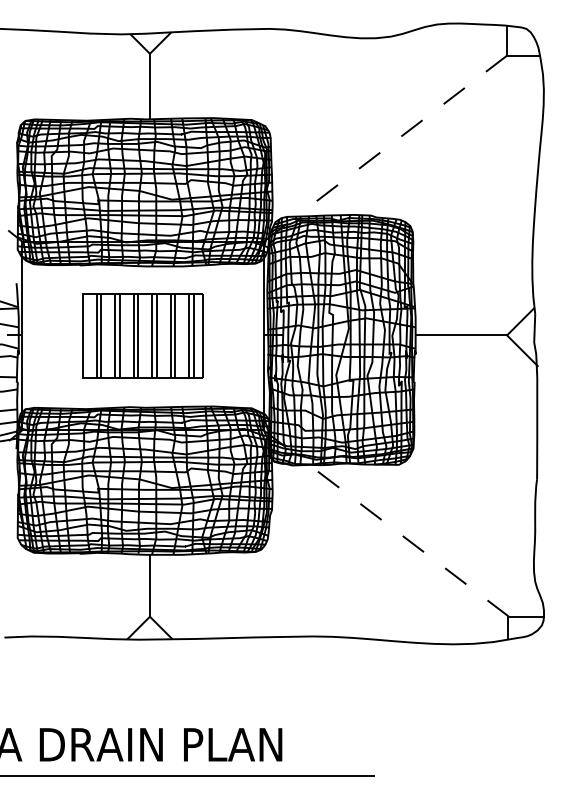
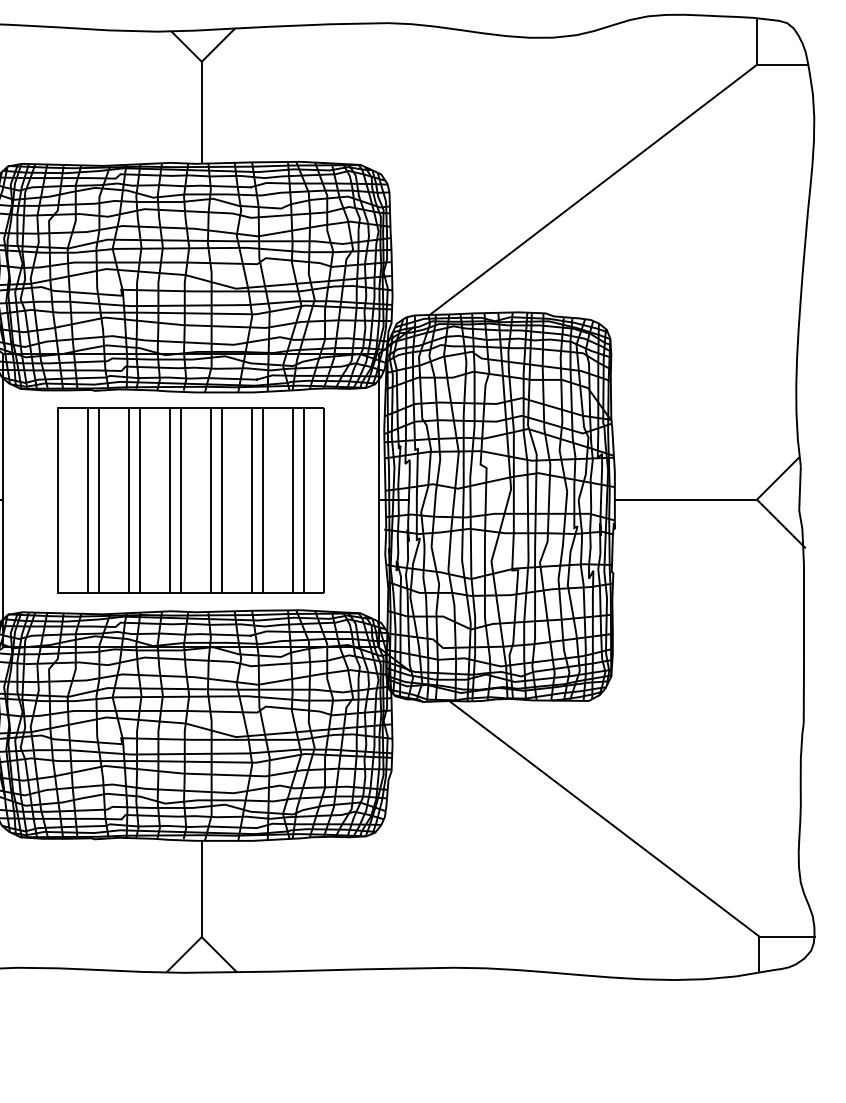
line: (401, 136) -> (592, 190), dashed -> solid
part: (142, 335) -> (190, 499), size x1.43
line: (408, 540) -> (603, 818), dashed -> solid

